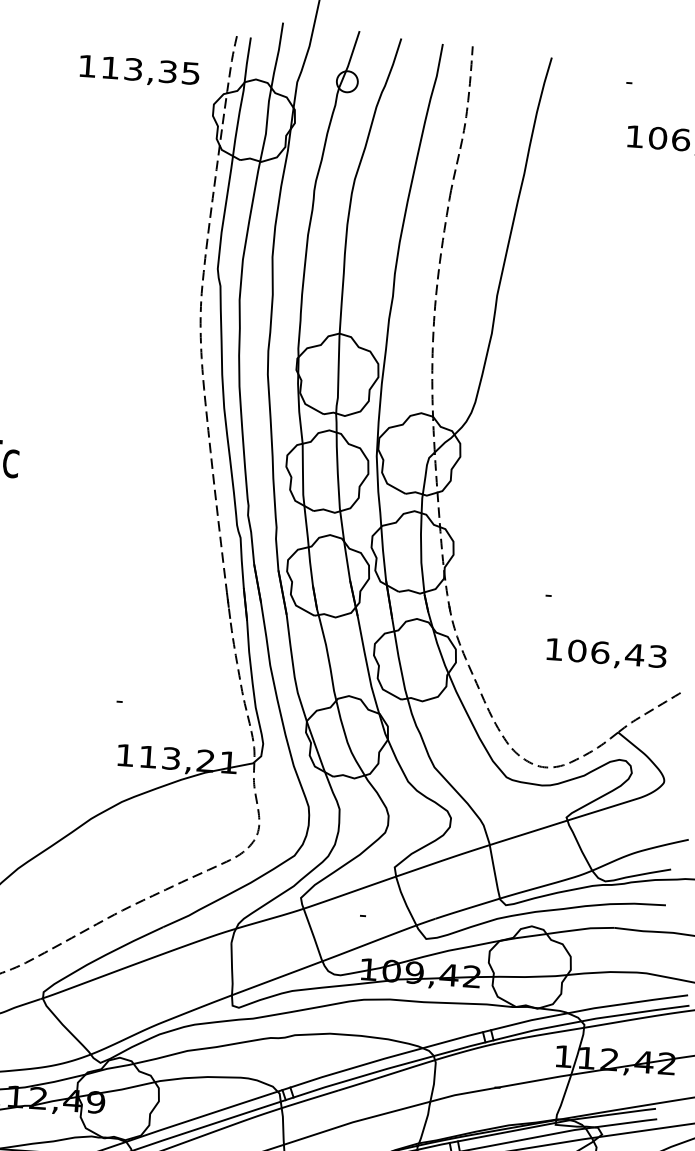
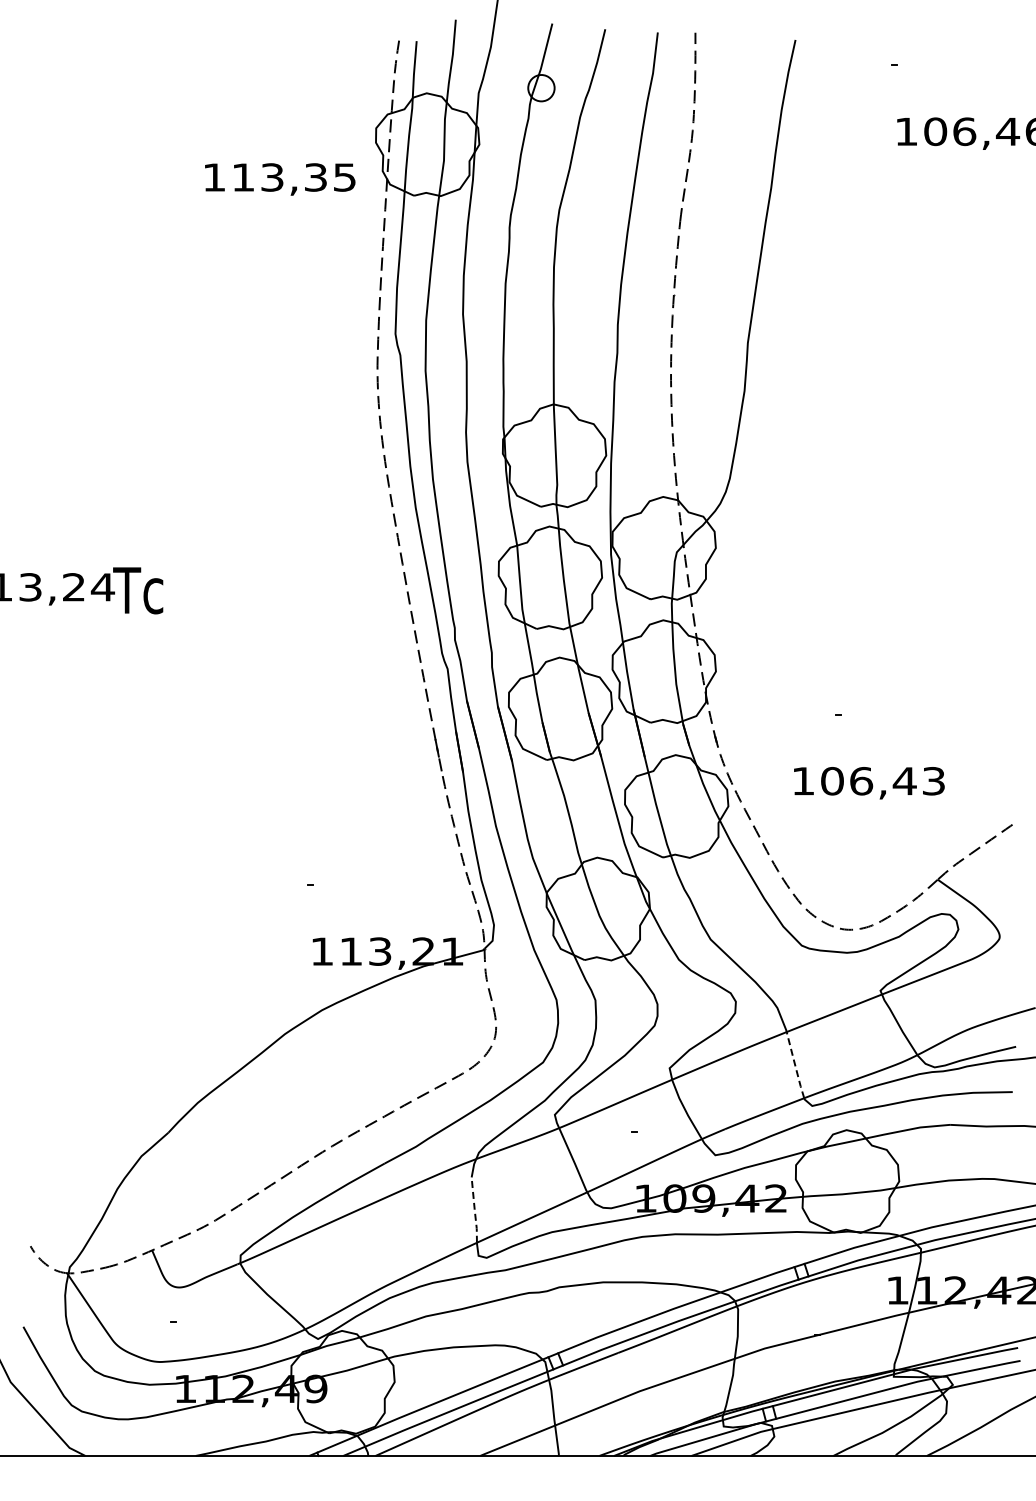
text: (139, 71) -> (280, 179), moved
text: (606, 654) -> (869, 783), moved
line: (494, 871) -> (795, 1064), solid -> dashed
line: (231, 969) -> (474, 1210), solid -> dashed

